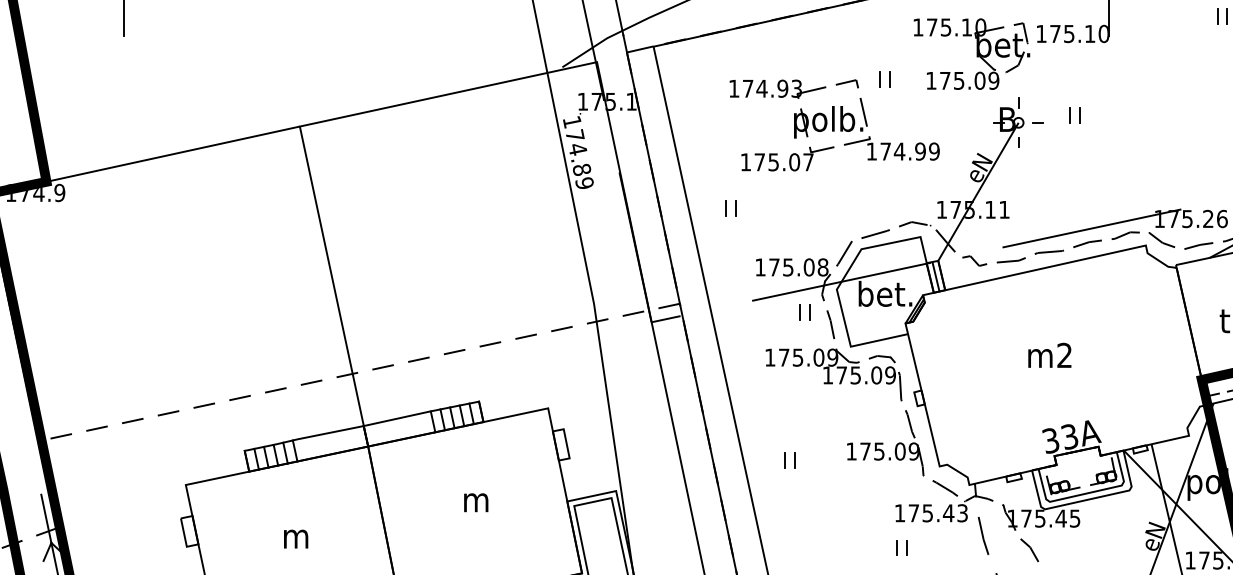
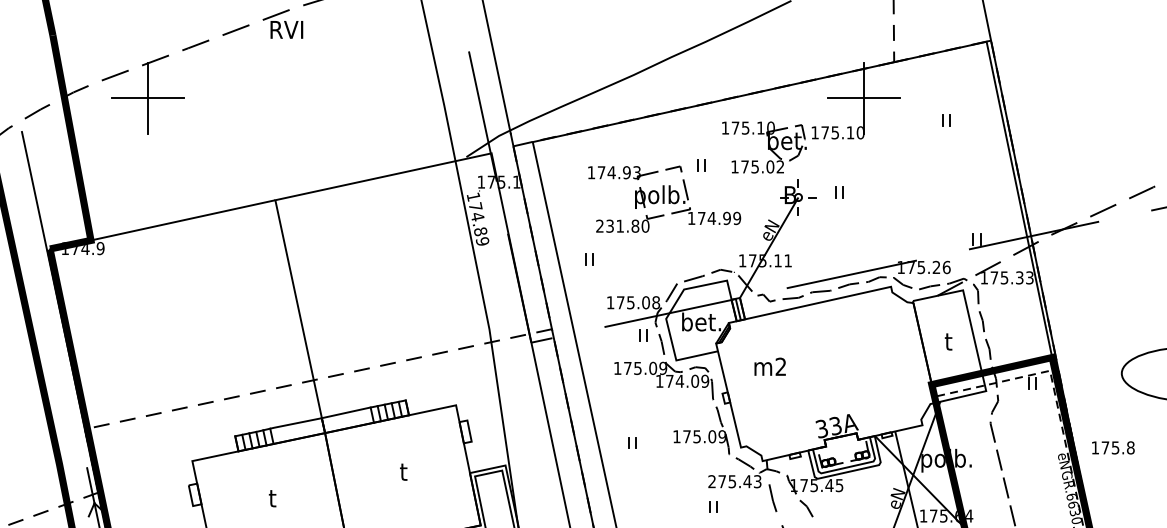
text: (993, 80) -> (780, 166), 175.09 -> 175.02
text: (776, 161) -> (622, 225), 175.07 -> 231.80
text: (1048, 355) -> (769, 366), moved
text: (855, 374) -> (679, 380), 175.09 -> 174.09
text: (475, 499) -> (403, 471), m -> t
text: (899, 513) -> (711, 481), 175.43 -> 275.43
text: (295, 536) -> (272, 498), m -> t

